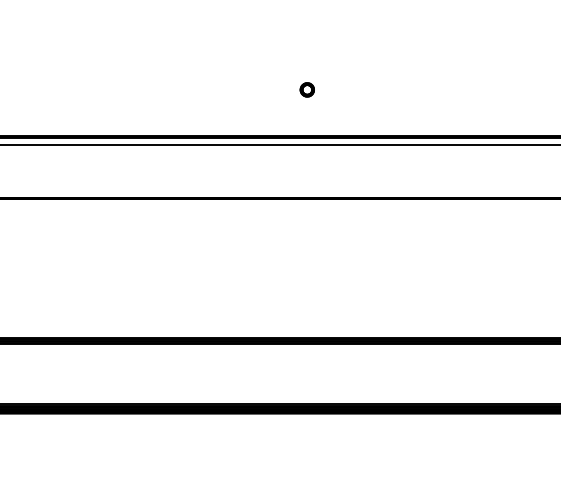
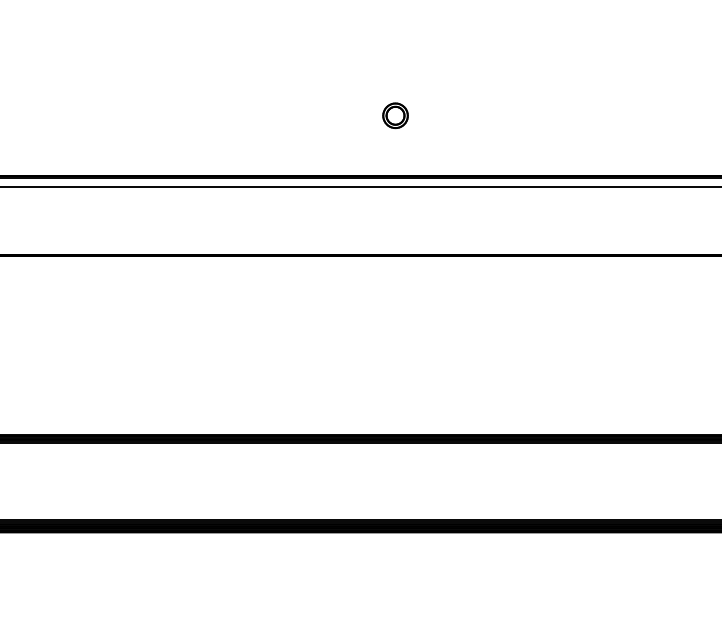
part: (307, 89) -> (395, 115), size x1.43

